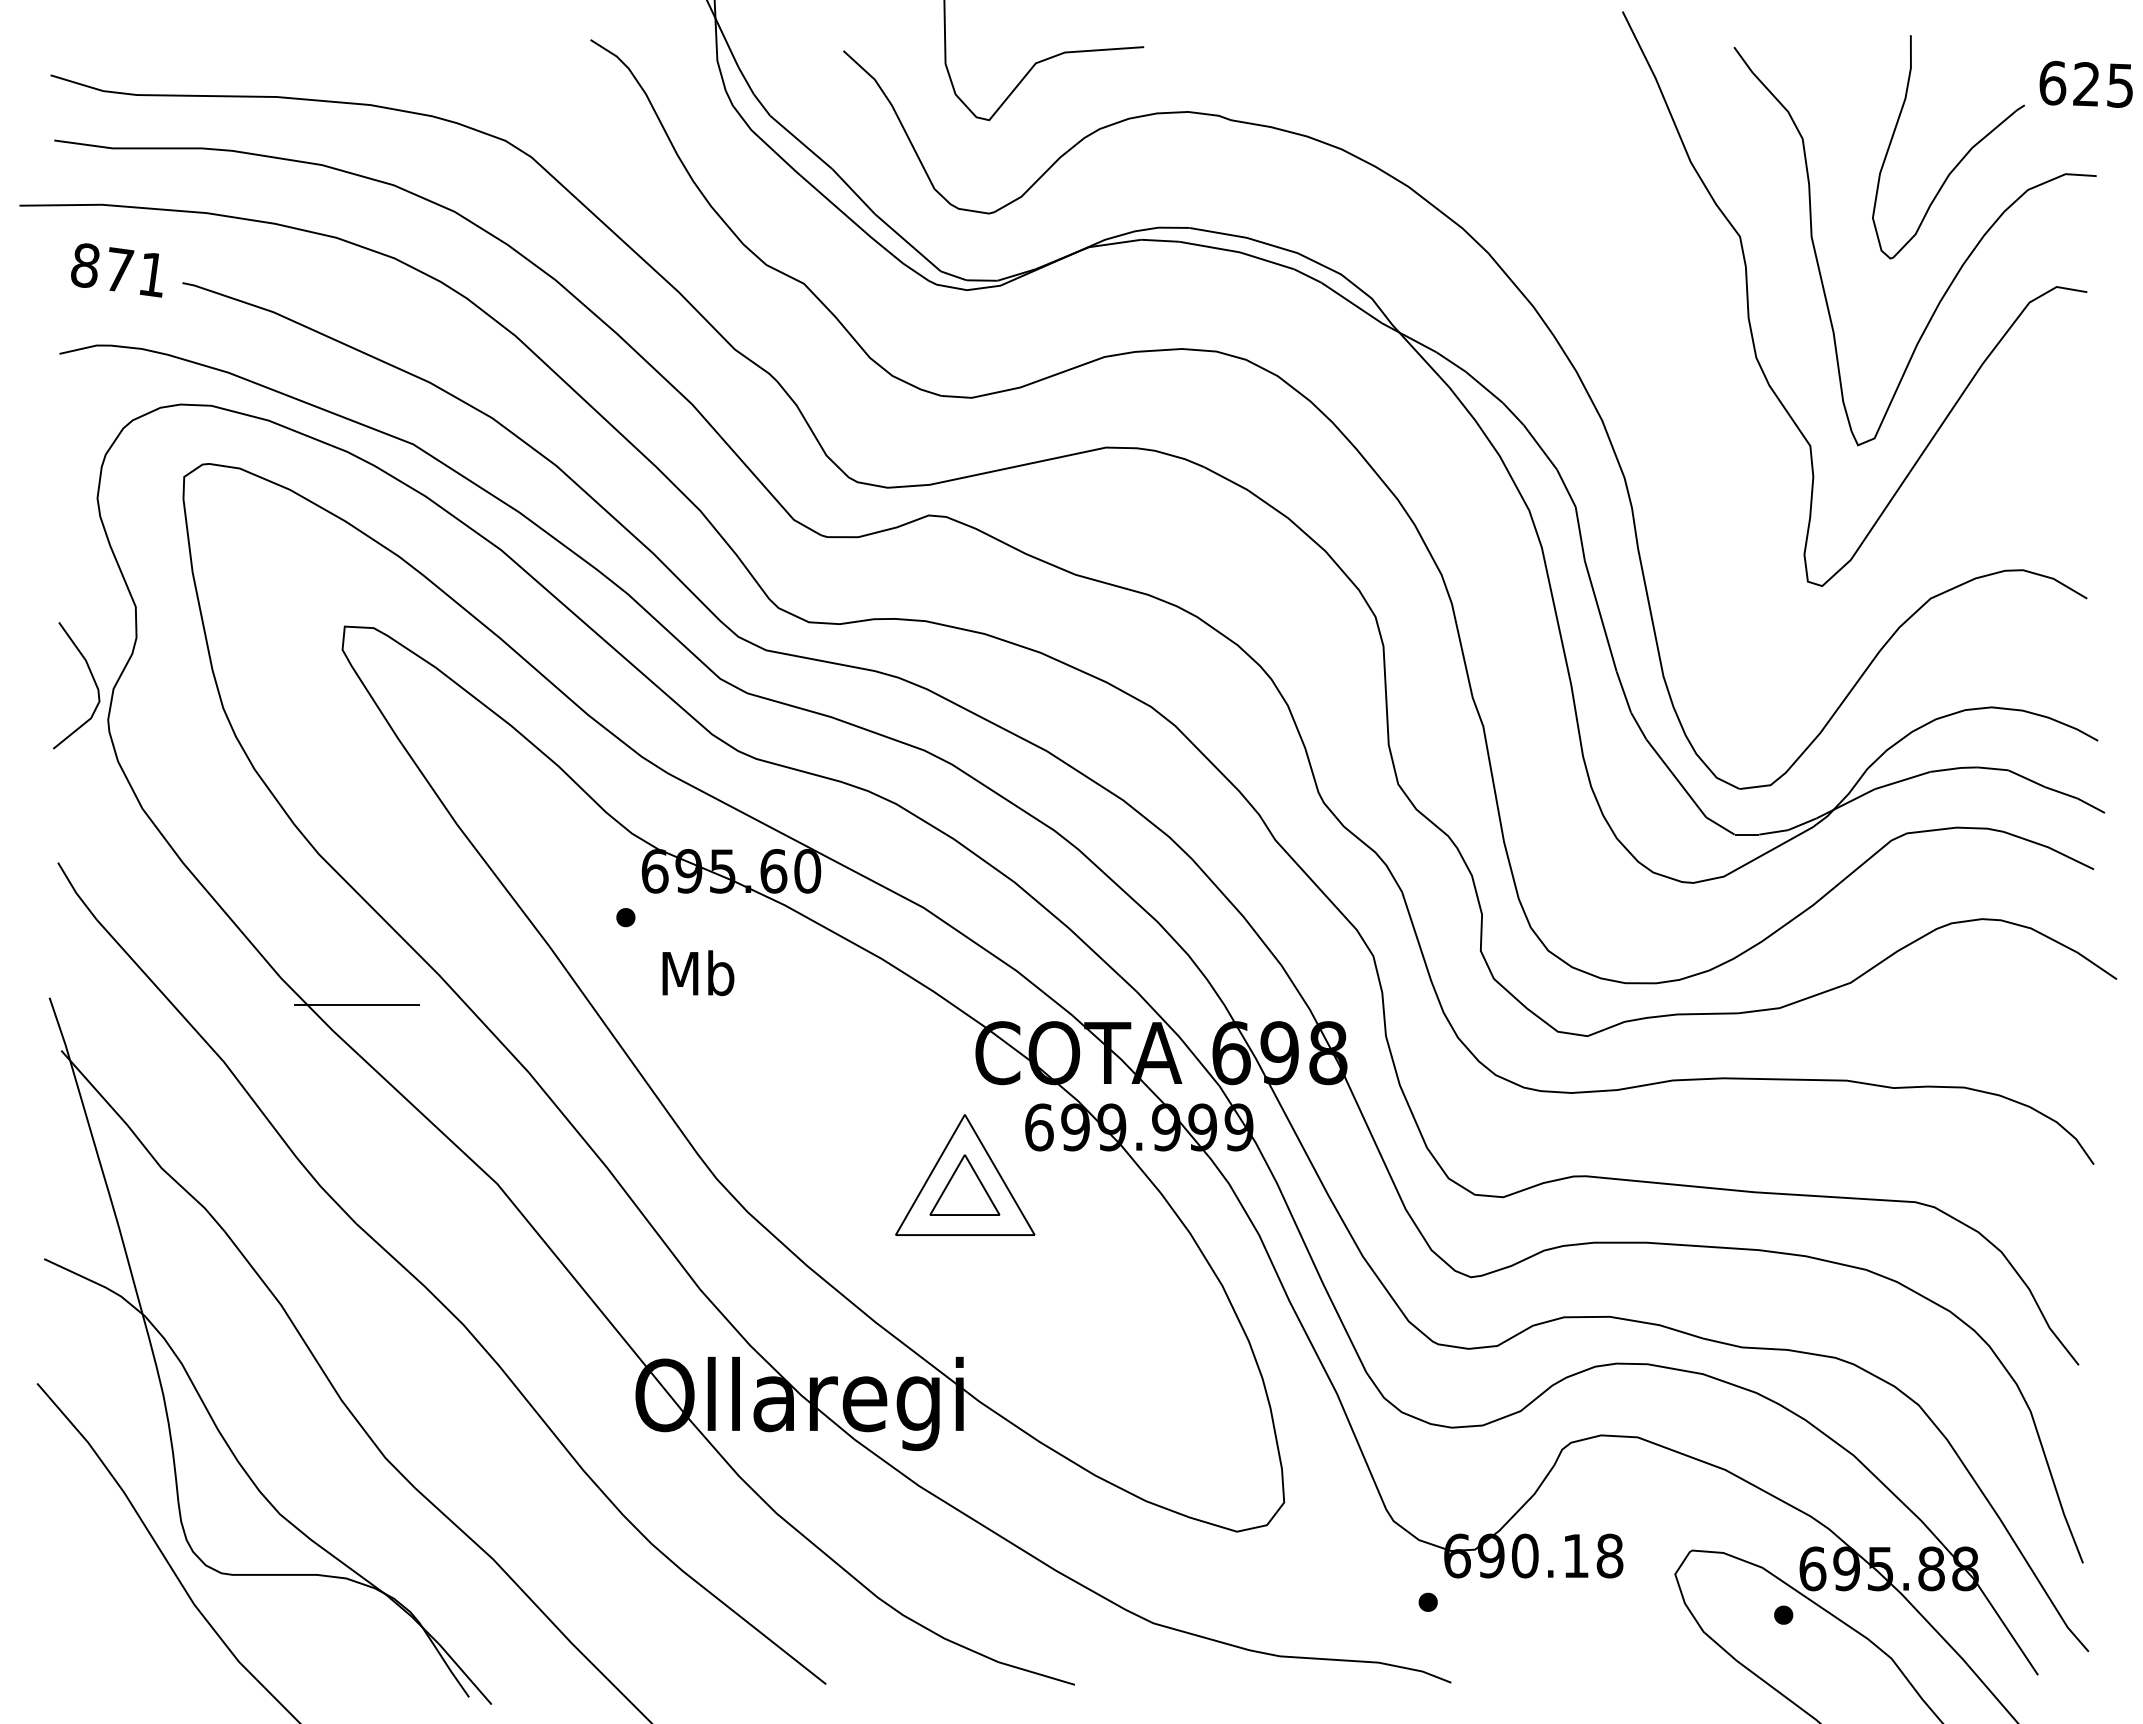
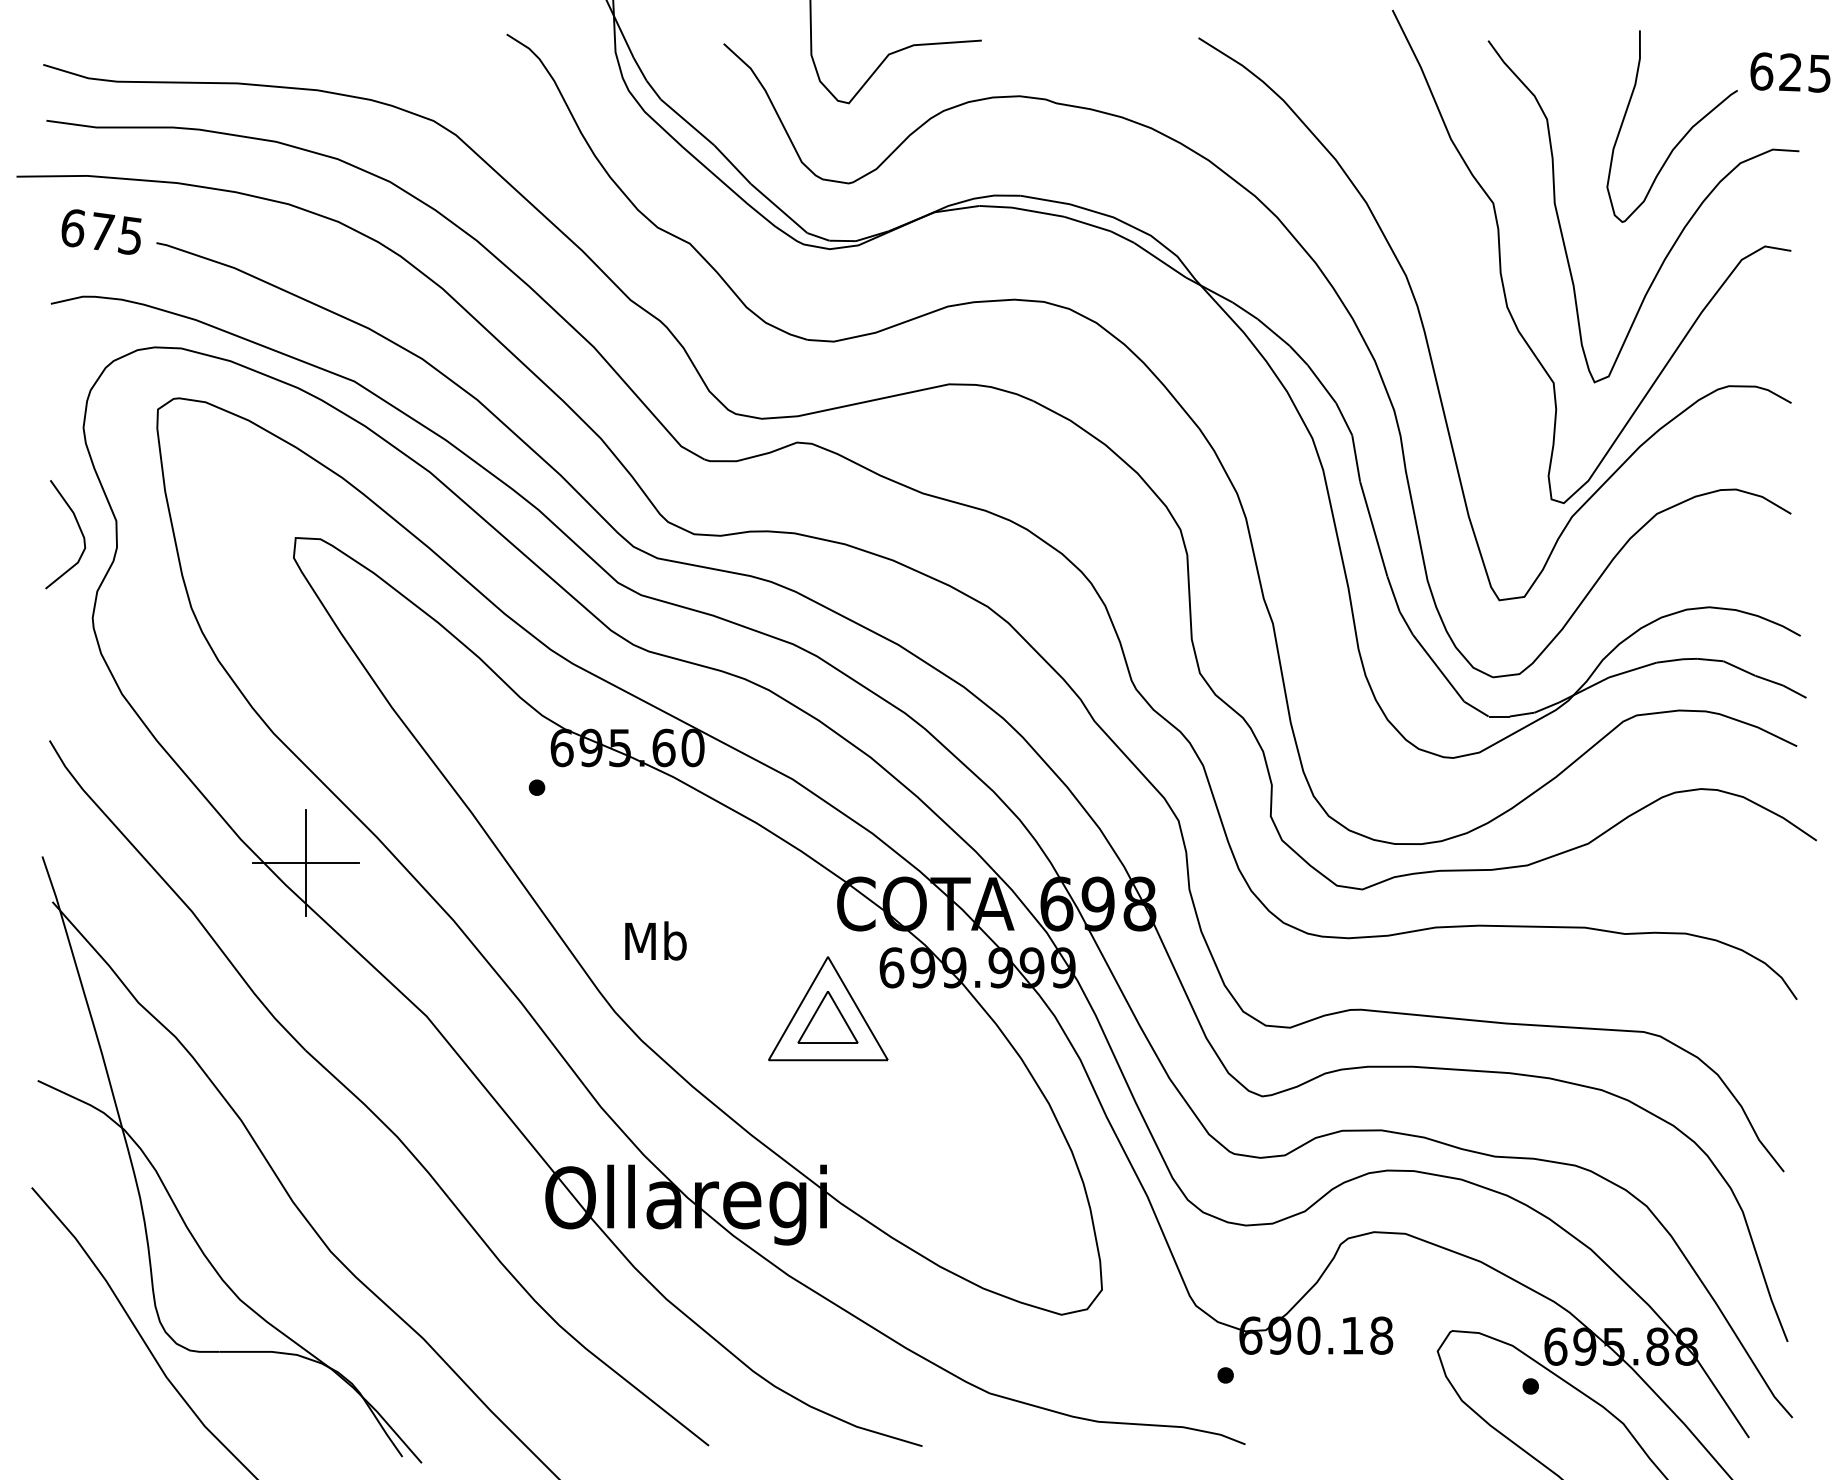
text: (117, 270) -> (100, 232), 871 -> 675
curve: (1662, 391) -> (1426, 336), added
curve: (92, 678) -> (79, 528), moved
text: (698, 973) -> (656, 941), moved
line: (357, 1004) -> (306, 862), added

